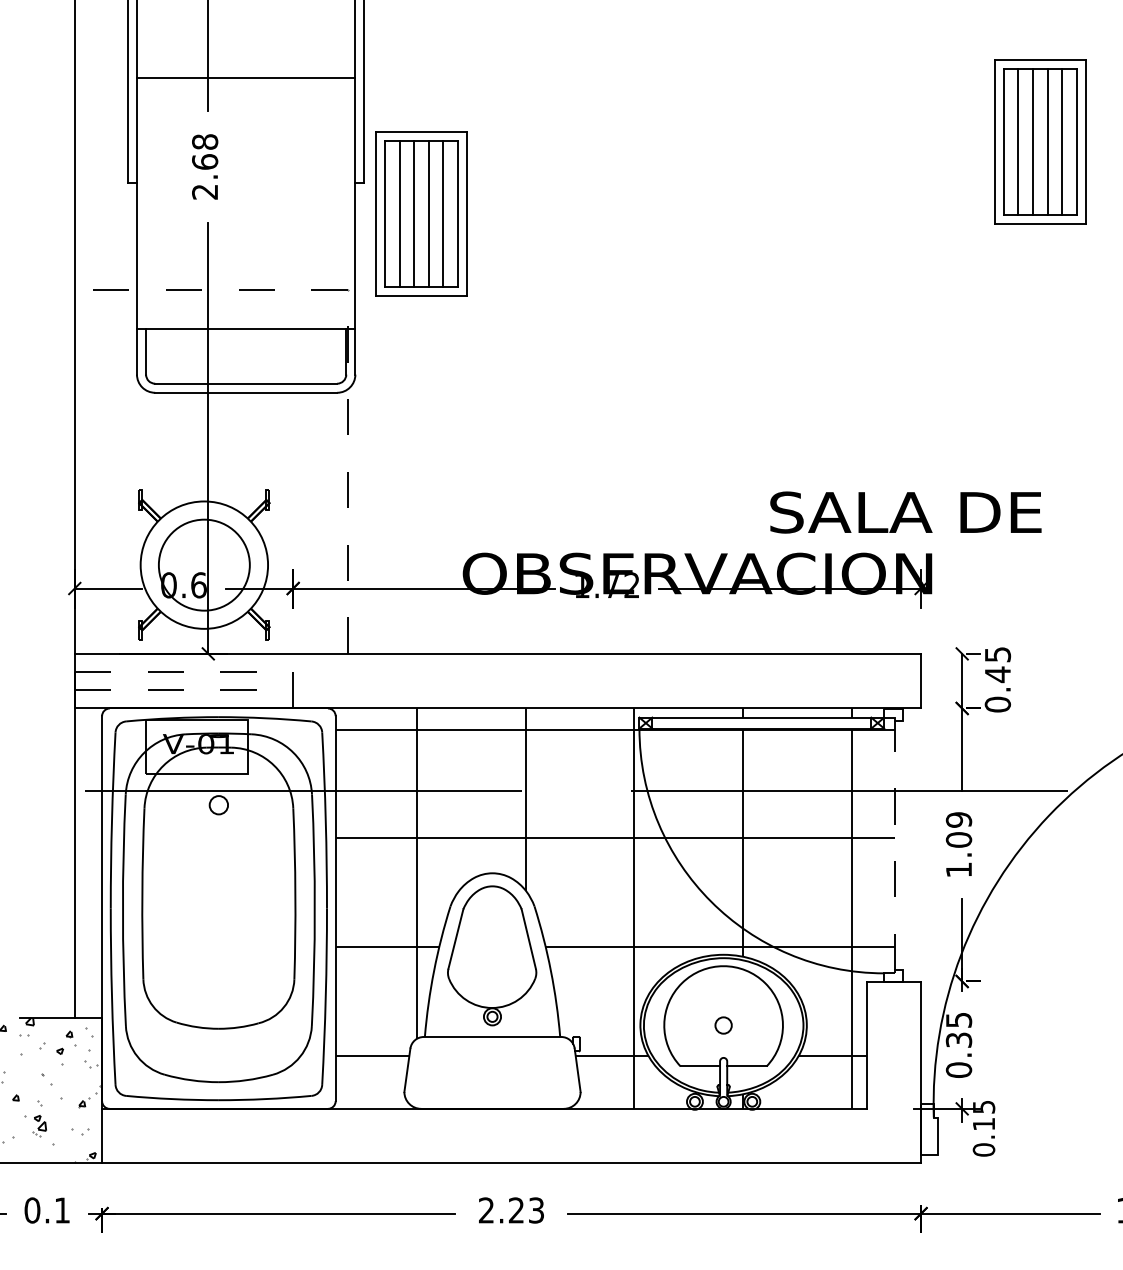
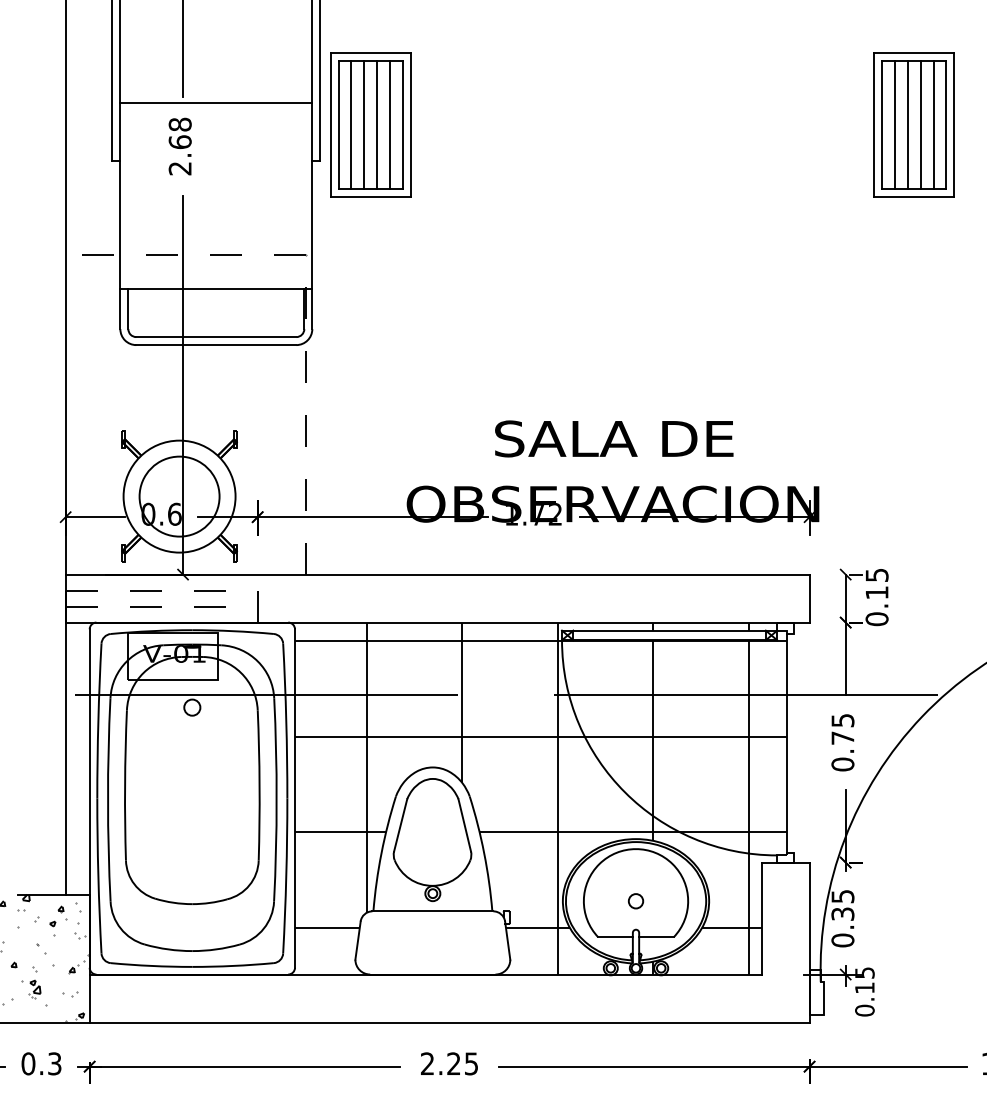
line: (245, 78) -> (215, 103), moved
part: (421, 213) -> (370, 124), moved
text: (905, 512) -> (613, 438), moved
text: (997, 674) -> (876, 592), 0.45 -> 0.15
text: (958, 844) -> (842, 742), 1.09 -> 0.75
line: (895, 845) -> (787, 743), dashed -> solid
text: (61, 1210) -> (54, 1063), 0.1 -> 0.3
text: (536, 1210) -> (471, 1063), 2.23 -> 2.25

